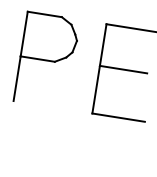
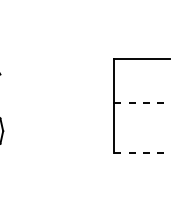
part: (46, 60) -> (58, 105), removed
line: (123, 69) -> (139, 102), solid -> dashed
line: (119, 117) -> (142, 153), solid -> dashed

